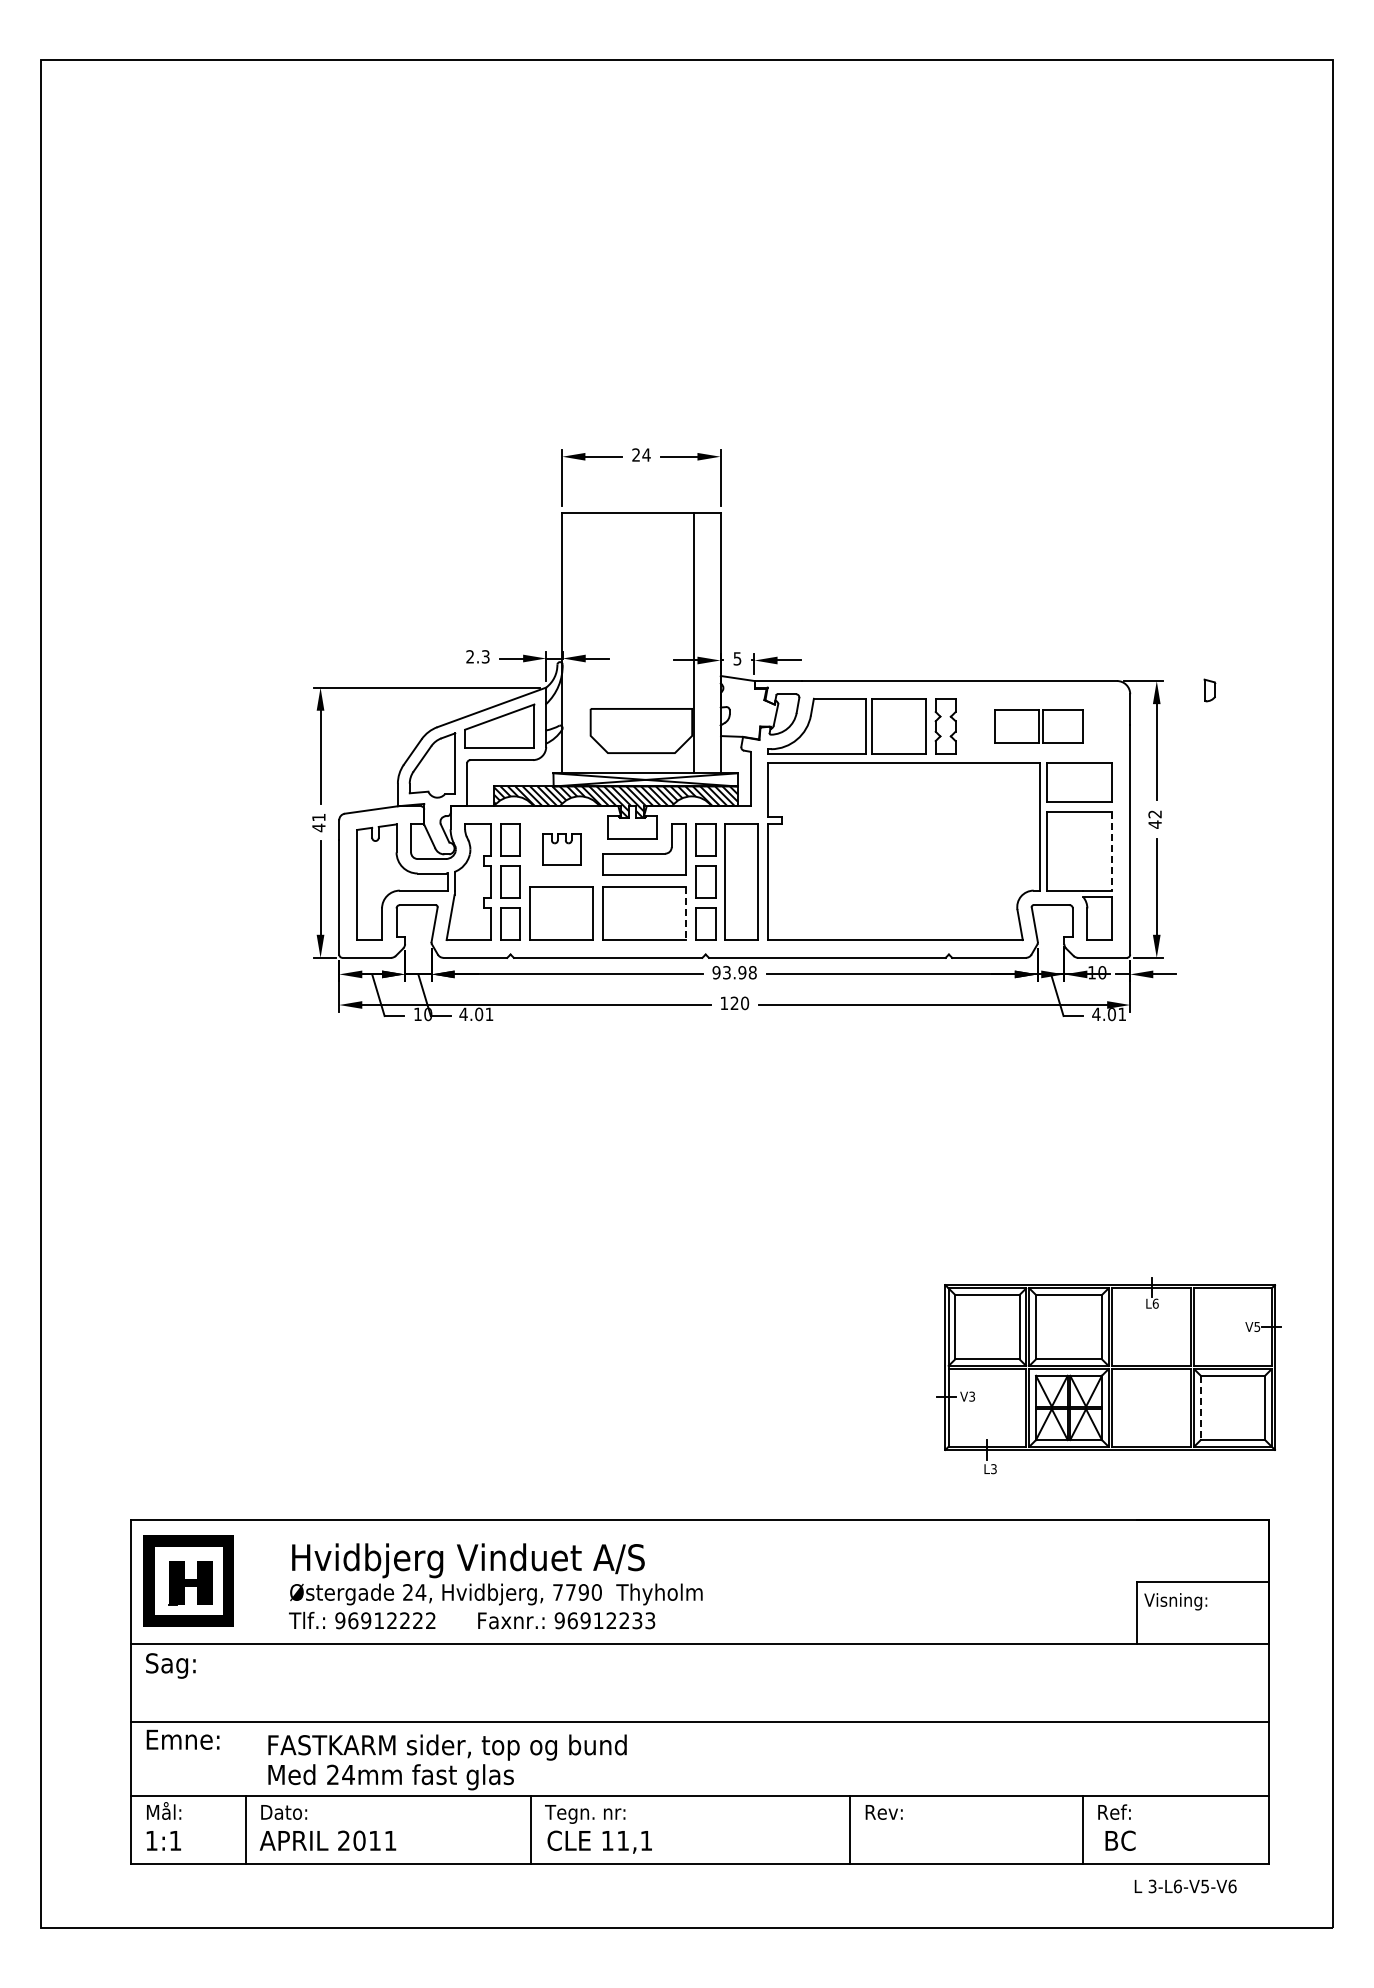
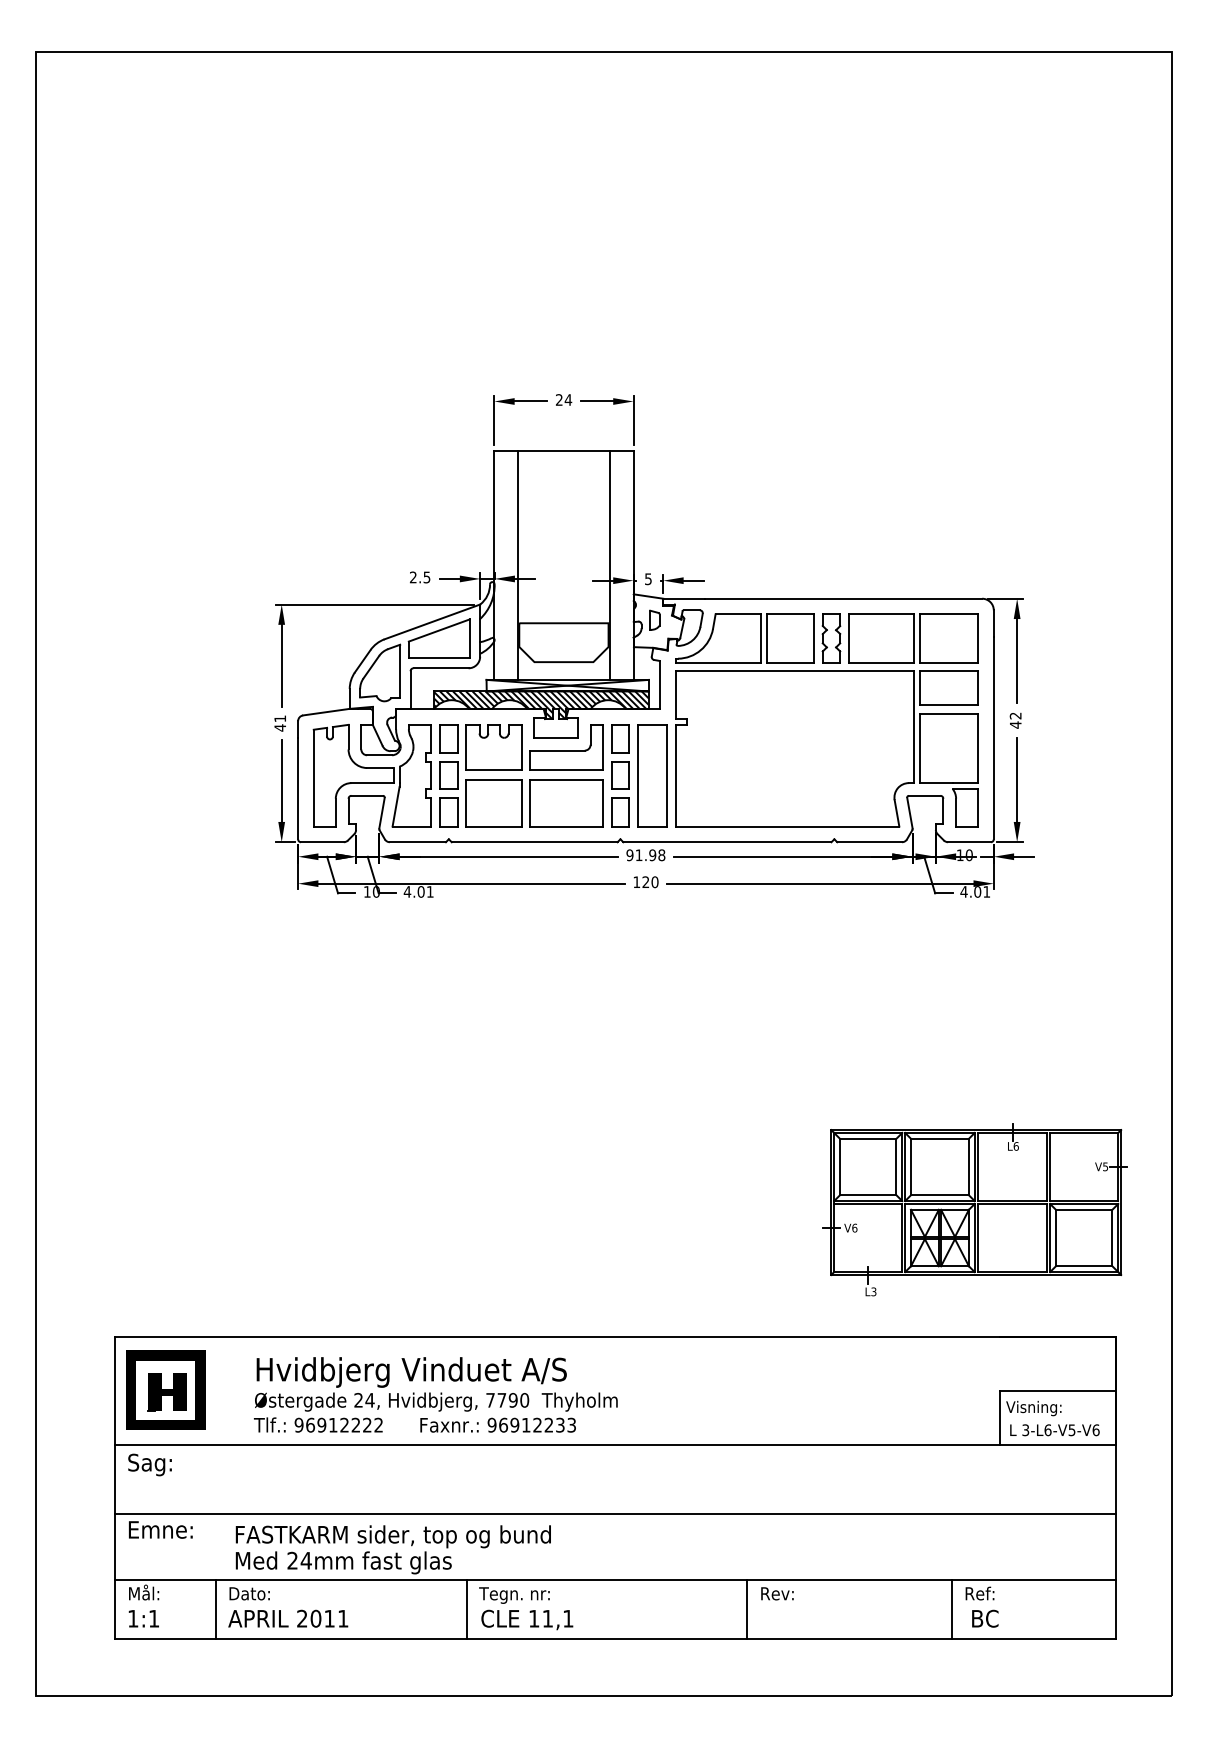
line: (588, 642) -> (517, 564), added
text: (485, 656) -> (426, 577), 2.3 -> 2.5
part: (1209, 690) -> (654, 620), moved
part: (1038, 726) -> (913, 638), size x1.67
part: (561, 849) -> (493, 746), size x1.67
line: (1112, 851) -> (978, 748), dashed -> solid
line: (685, 914) -> (602, 804), dashed -> solid
text: (726, 972) -> (638, 855), 93.98 -> 91.98
text: (972, 1396) -> (855, 1227), V3 -> V6
line: (1200, 1408) -> (1055, 1238), dashed -> solid
text: (1185, 1886) -> (1054, 1430), moved

